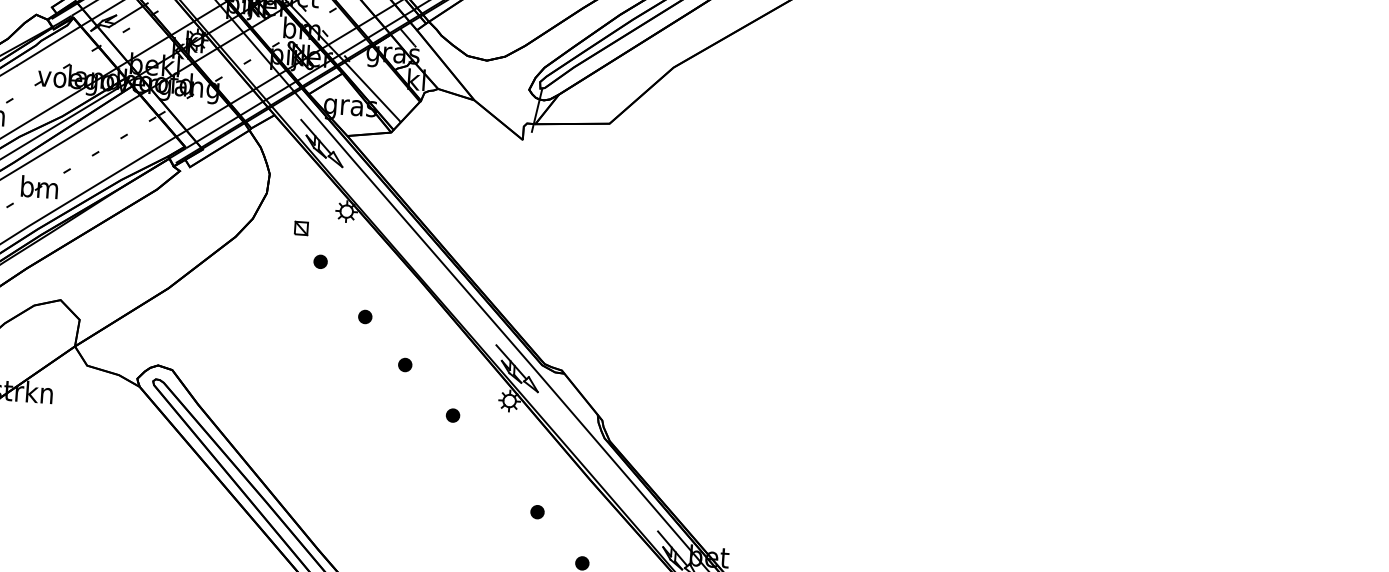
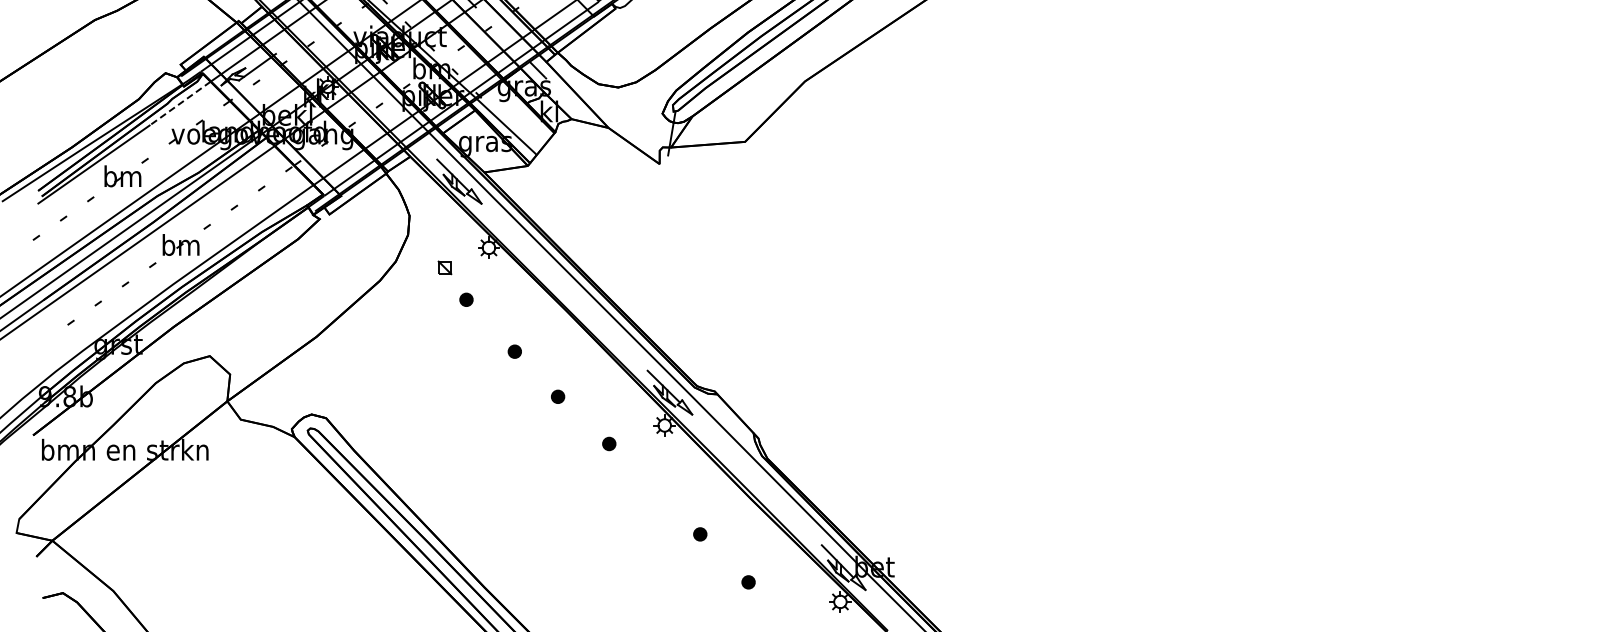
line: (49, 46) -> (180, 103), solid -> dashed

